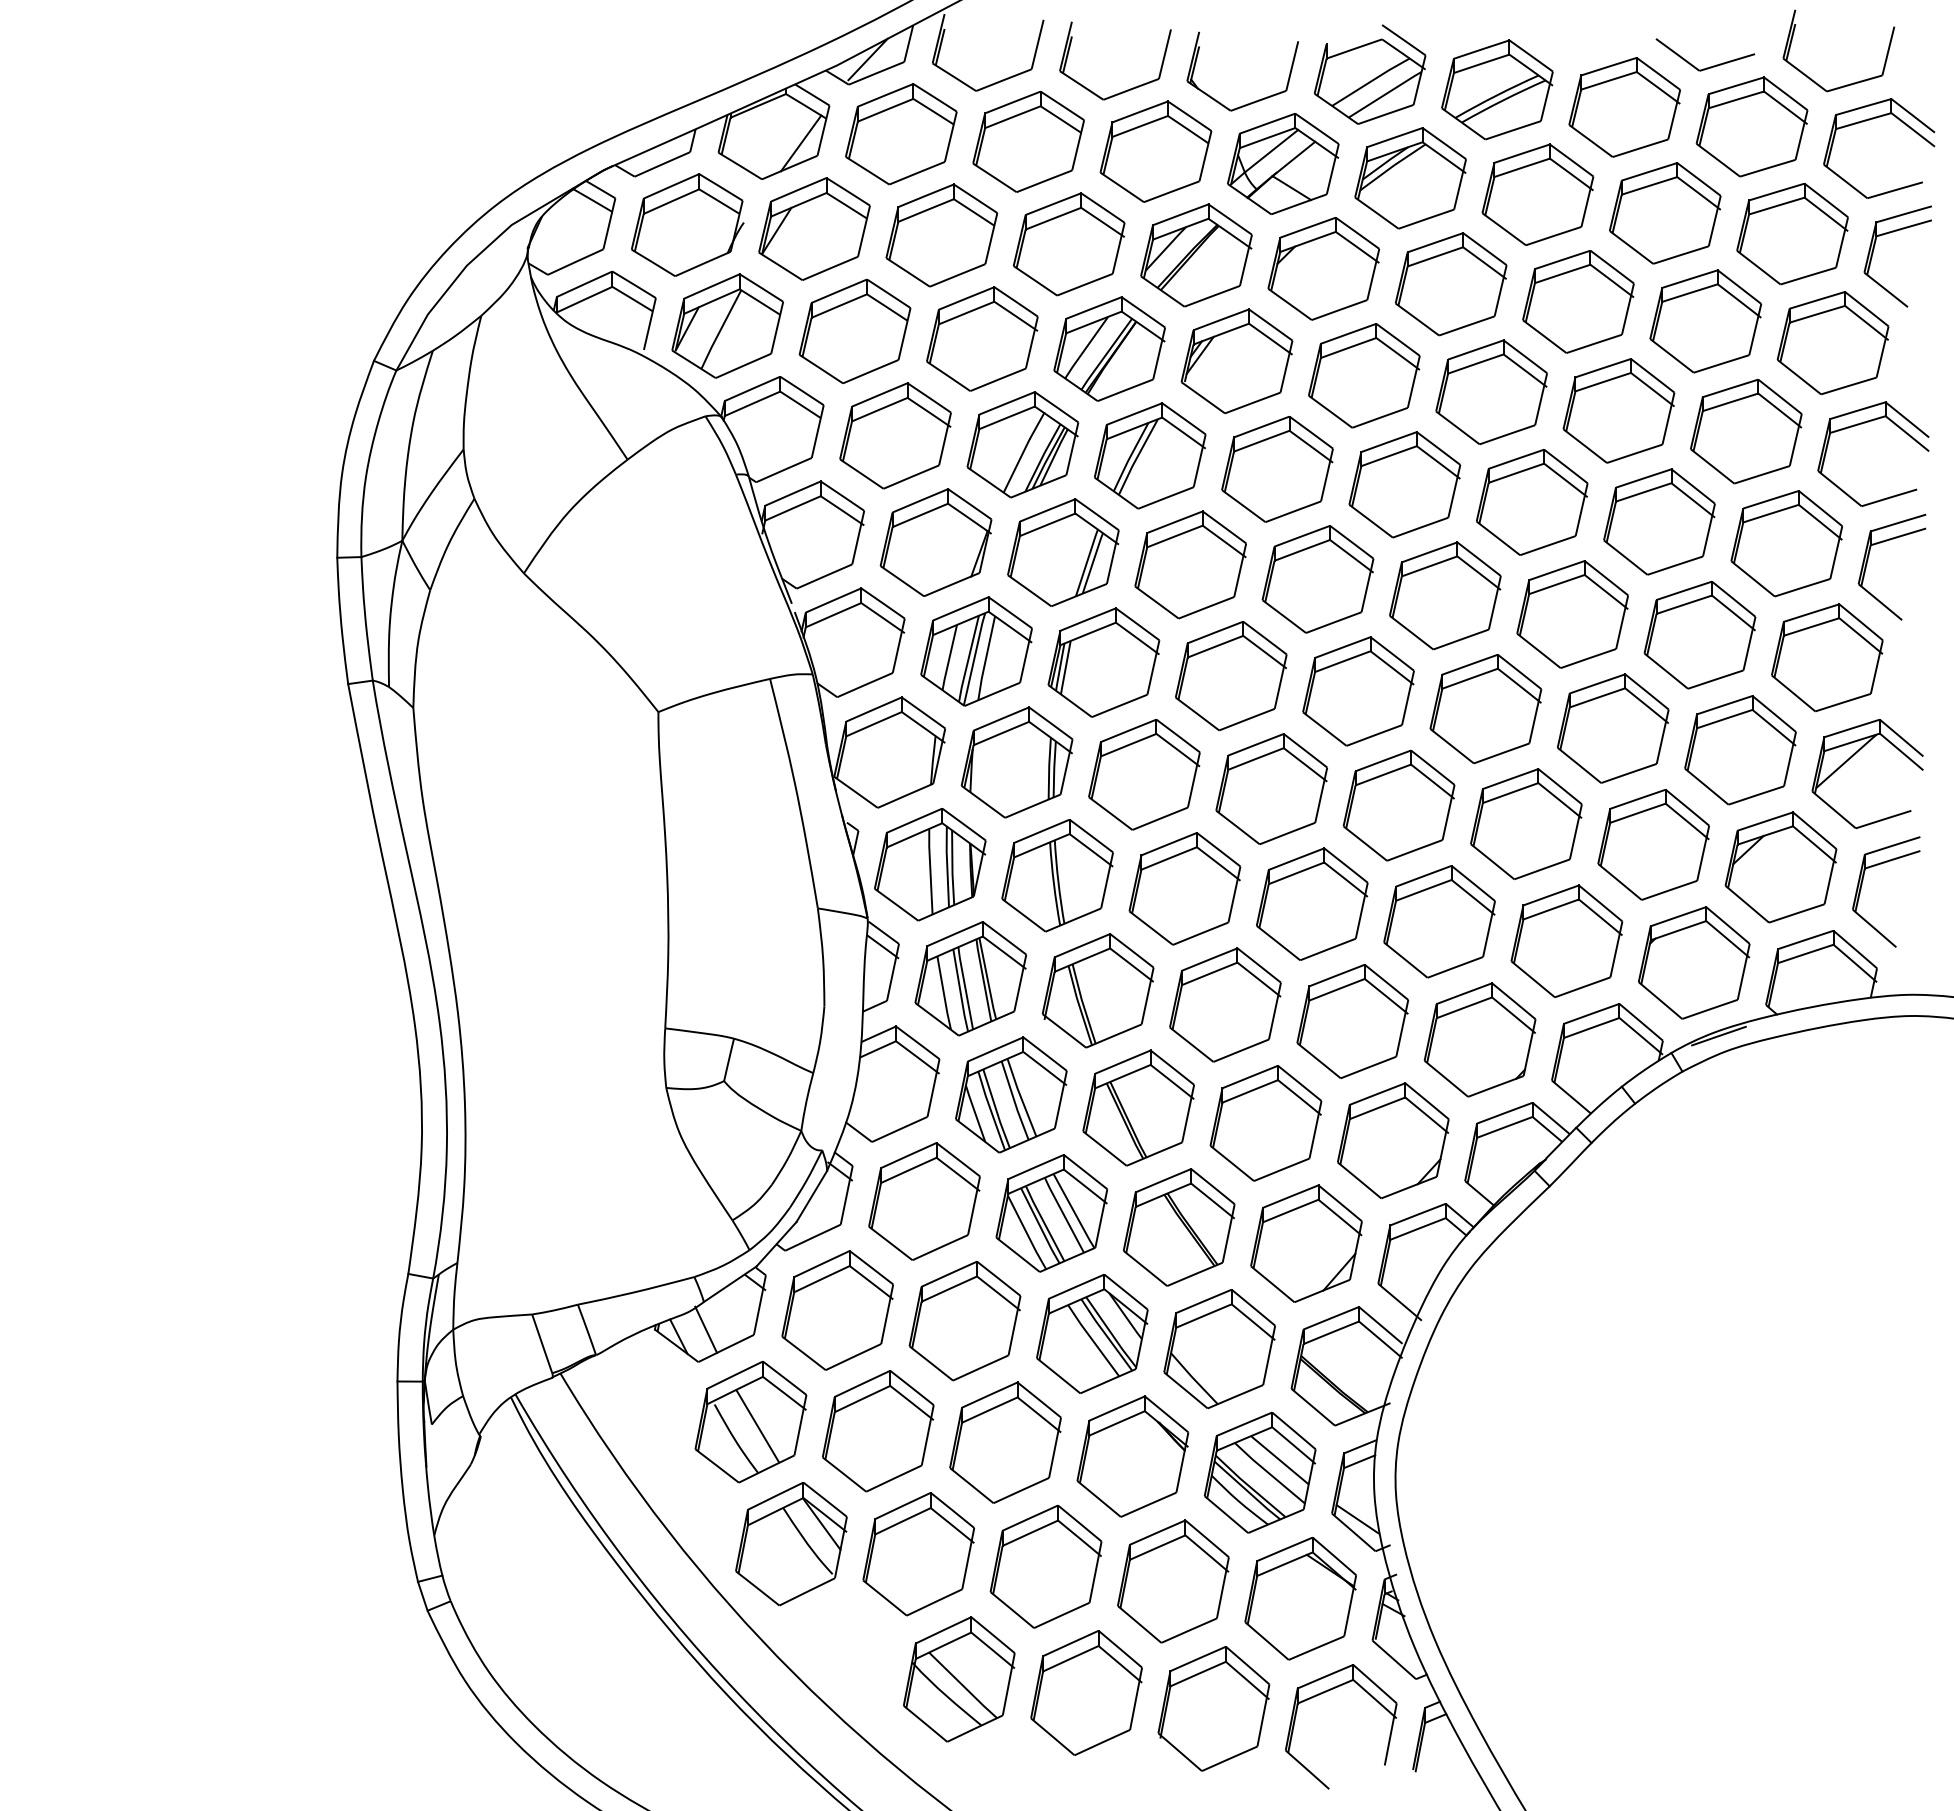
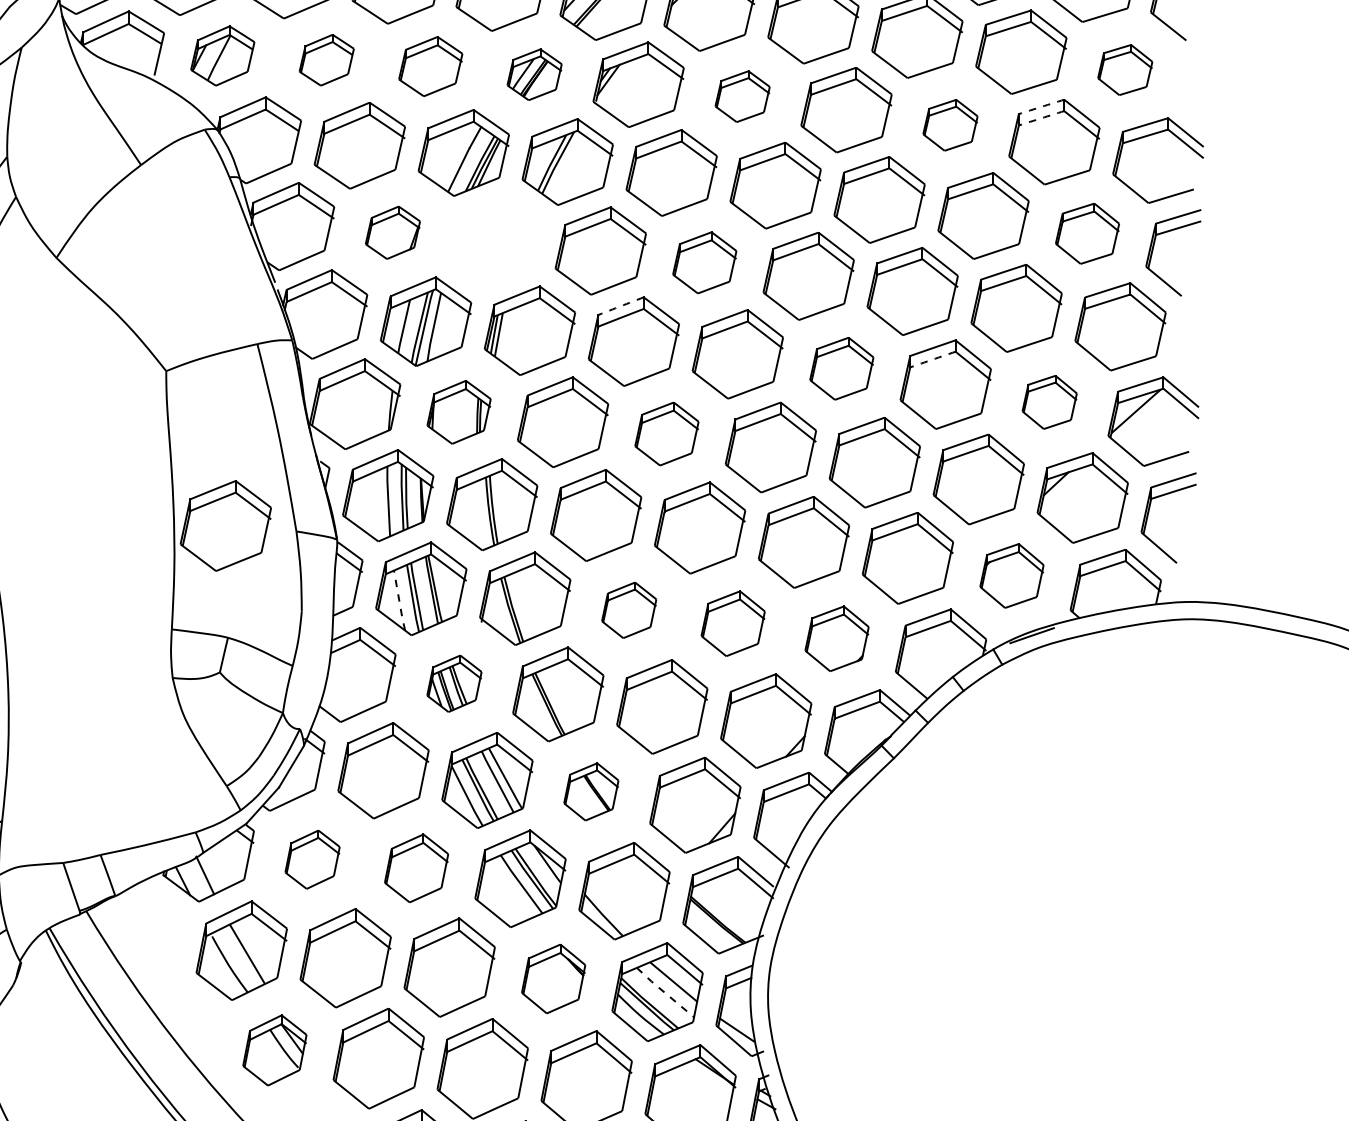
part: (727, 325) -> (222, 55), size x0.7
part: (854, 330) -> (326, 59), size x0.6
part: (982, 338) -> (430, 66), size x0.7
part: (1832, 343) -> (1124, 70), size x0.6
part: (1109, 348) -> (534, 74), size x0.6
part: (1364, 375) -> (742, 96), size x0.6
arc: (1730, 388) -> (1041, 106), solid -> dashed
arc: (1730, 402) -> (1041, 118), solid -> dashed
part: (1618, 410) -> (950, 124), size x0.6
part: (935, 542) -> (392, 232), size x0.6
part: (1786, 543) -> (1087, 233), size x0.7
part: (1063, 552) -> (496, 240), removed
part: (1317, 579) -> (704, 262), size x0.7
arc: (1215, 632) -> (621, 306), solid -> dashed
arc: (1597, 697) -> (932, 359), solid -> dashed
part: (1485, 709) -> (841, 369), size x0.7
part: (1740, 750) -> (1049, 402), size x0.6
part: (1016, 762) -> (458, 412), size x0.7
part: (1271, 788) -> (666, 433), size x0.7
part: (731, 901) -> (225, 525), added
part: (1694, 962) -> (1012, 575), size x0.7
line: (943, 993) -> (399, 600), solid -> dashed
part: (1225, 1004) -> (629, 609), size x0.6
part: (1352, 1021) -> (732, 623), size x0.7
part: (1479, 1039) -> (836, 638), size x0.7
part: (1011, 1094) -> (454, 683), size x0.6
part: (1178, 1227) -> (590, 791), size x0.6
part: (837, 1310) -> (312, 859), size x0.6
part: (964, 1321) -> (416, 868), size x0.7
part: (1132, 1456) -> (553, 978), size x0.7
line: (1269, 1473) -> (665, 992), solid -> dashed
part: (791, 1544) -> (274, 1050), size x0.7

